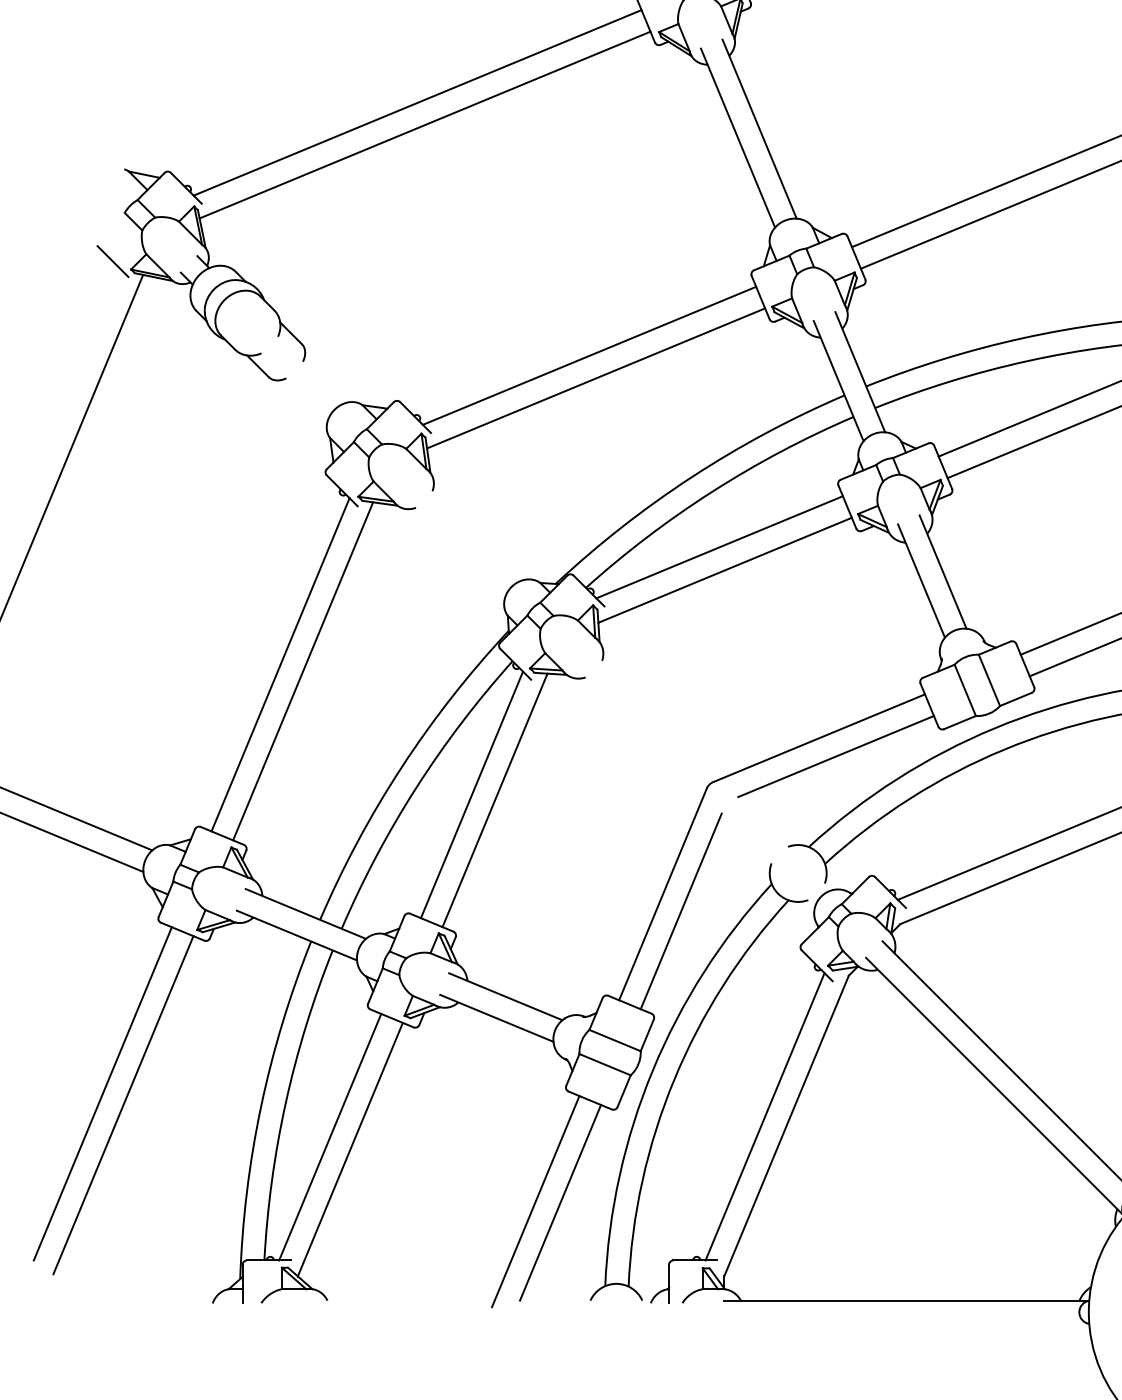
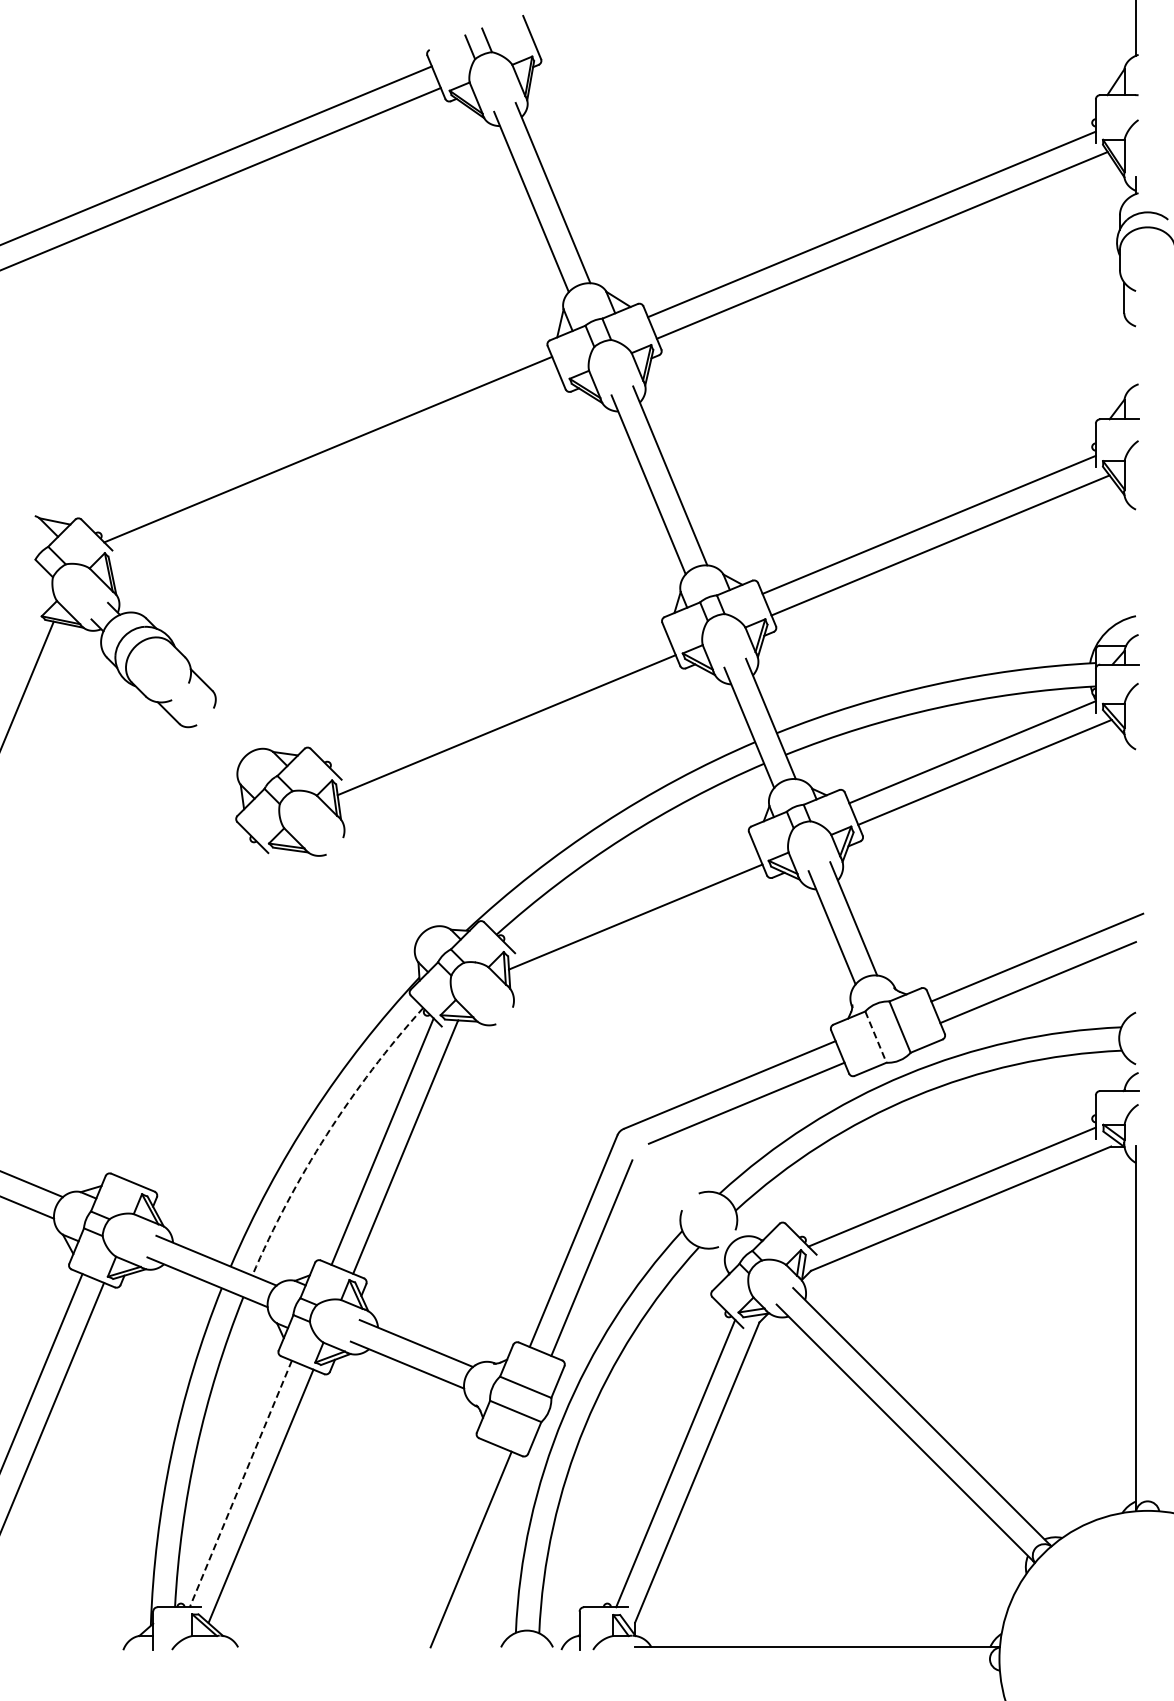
line: (424, 124) -> (335, 471), removed
line: (112, 260) -> (23, 607), removed
line: (588, 355) -> (499, 702), removed
line: (719, 546) -> (630, 893), removed
line: (280, 664) -> (191, 1011), removed
line: (302, 671) -> (213, 1018), removed
line: (964, 690) -> (875, 1037), solid -> dashed
arc: (415, 787) -> (326, 1134), solid -> dashed
line: (329, 1137) -> (240, 1484), solid -> dashed
line: (535, 1200) -> (446, 1547), removed

